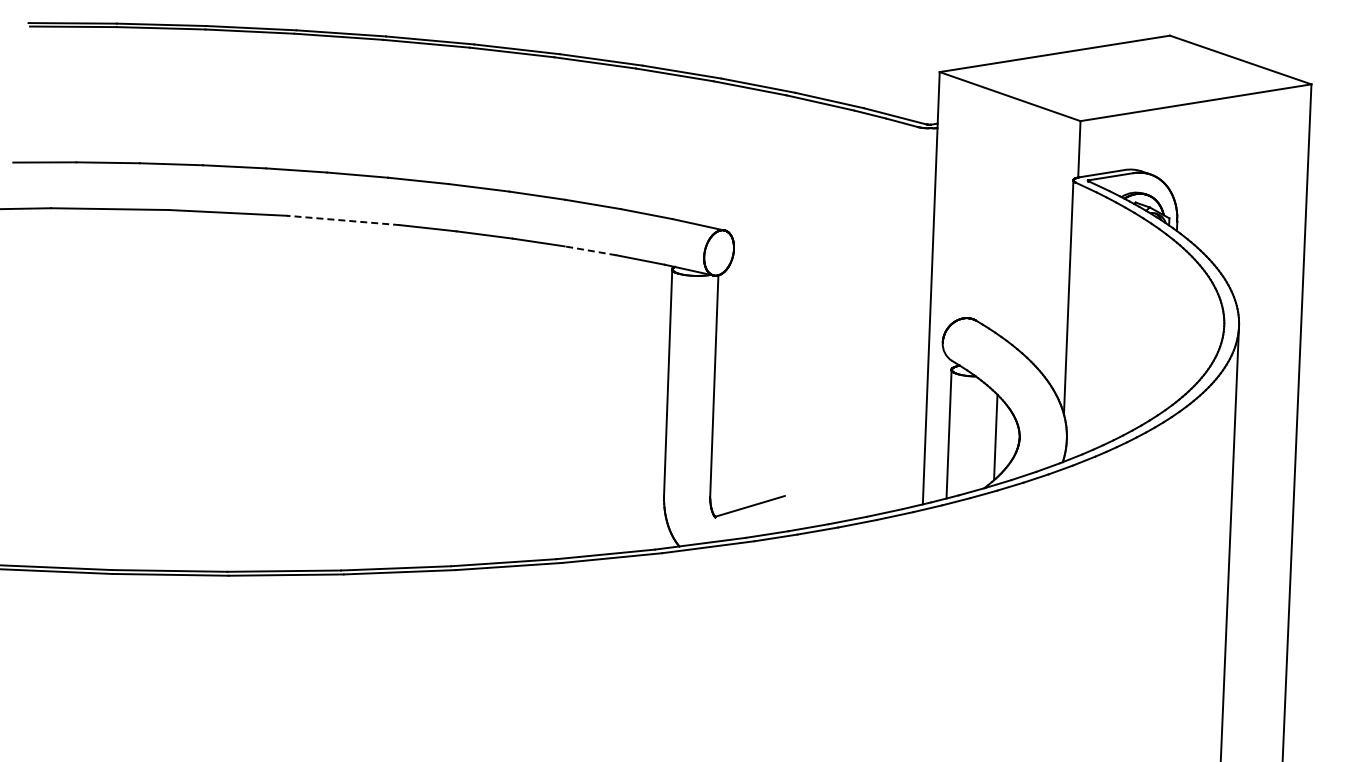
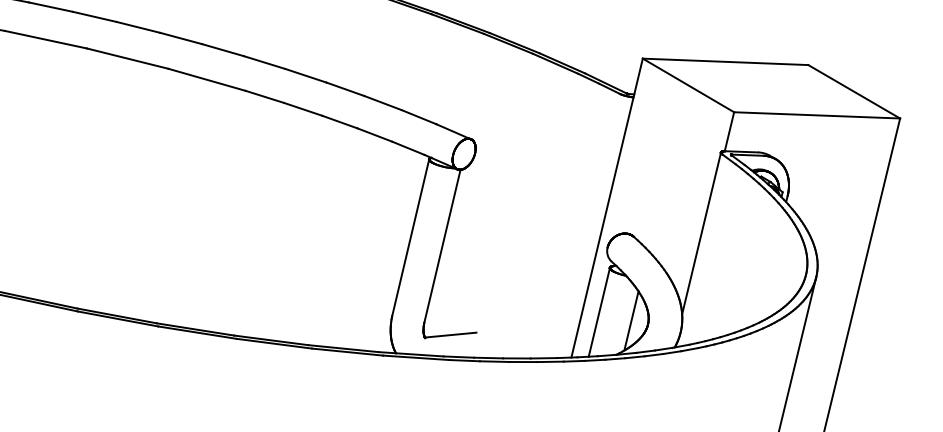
line: (343, 220) -> (206, 79), dashed -> solid
line: (590, 250) -> (374, 134), dashed -> solid

